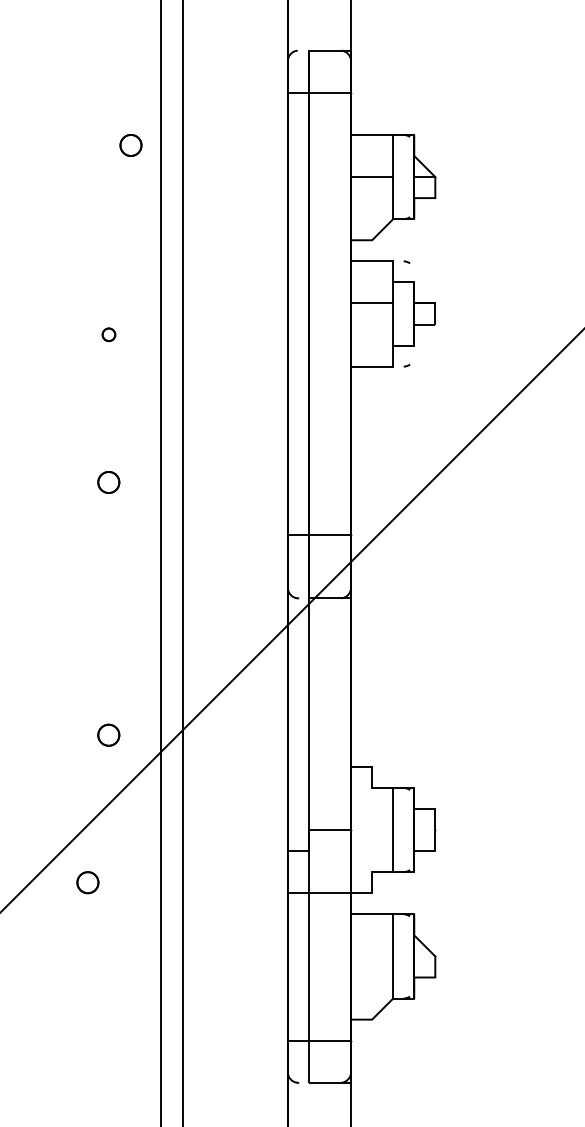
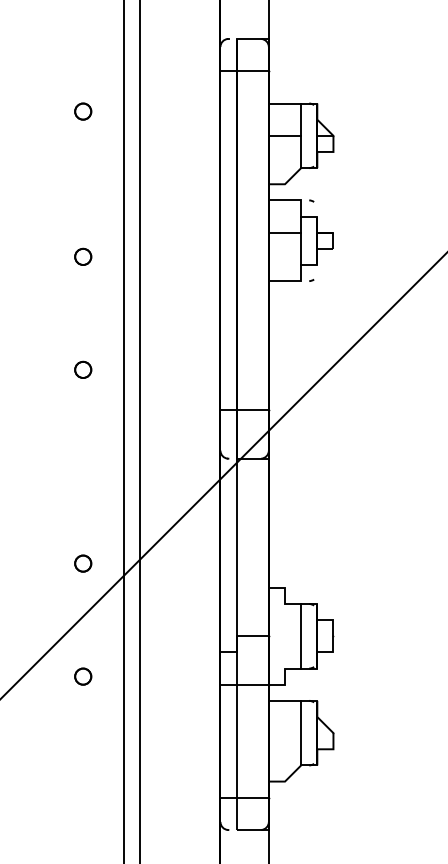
part: (131, 145) -> (83, 111), moved
part: (109, 334) -> (83, 256), size x1.67
part: (88, 882) -> (83, 676), moved

